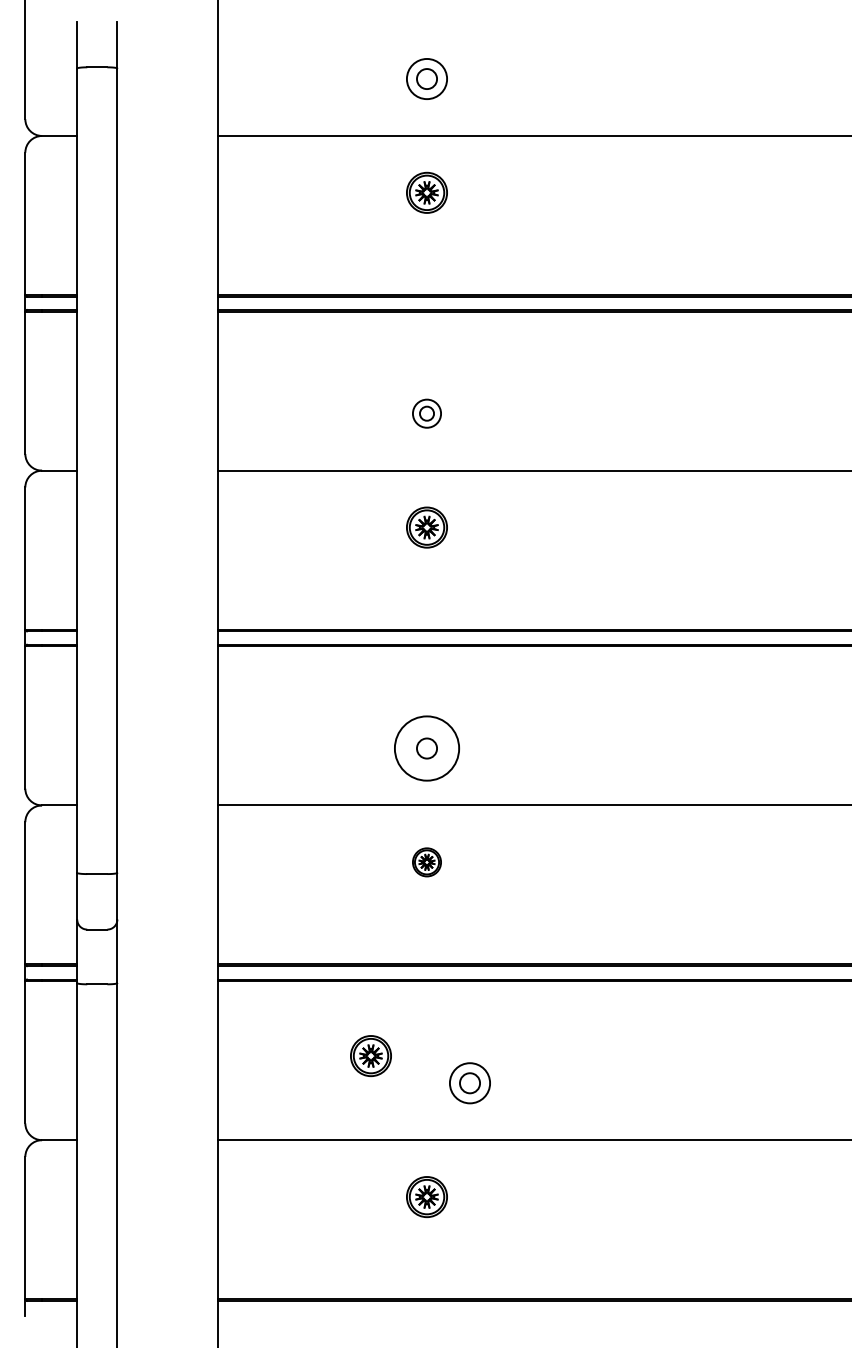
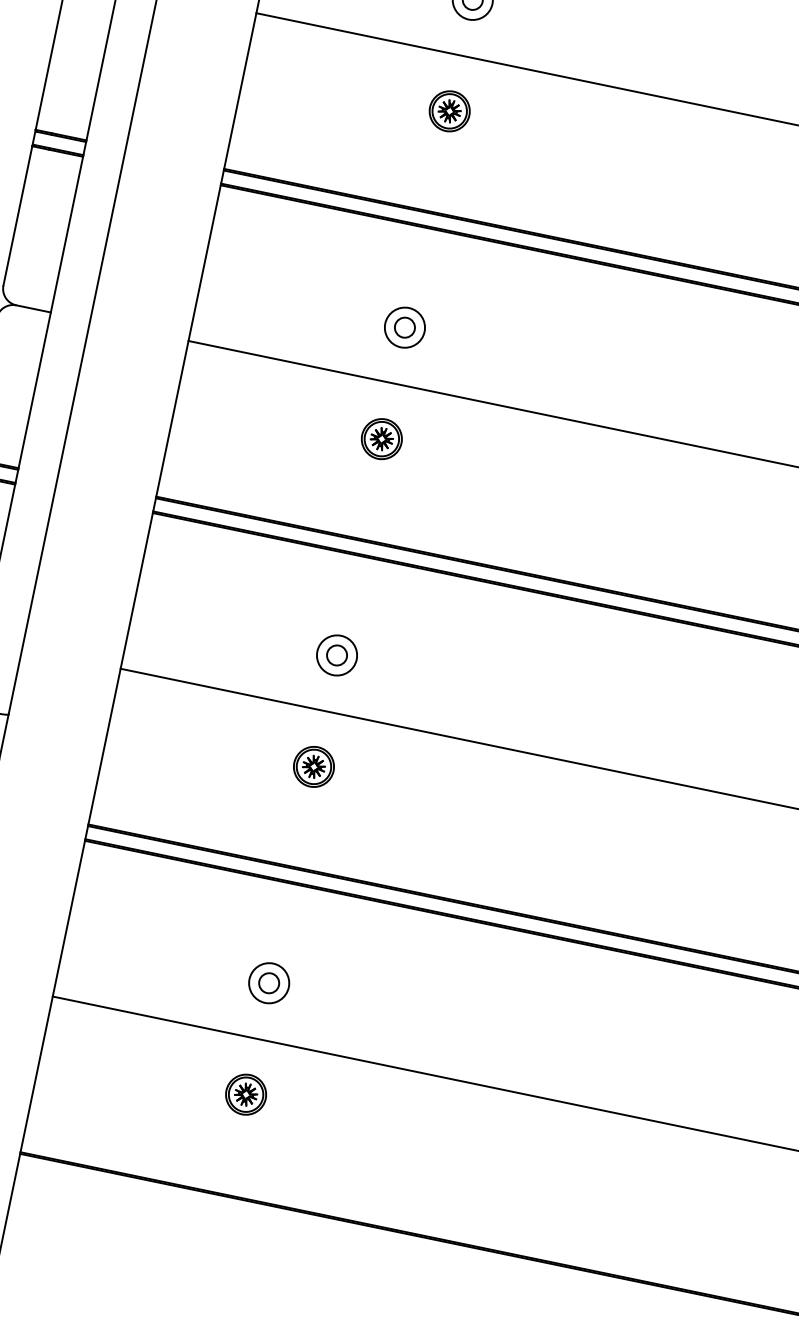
part: (426, 413) -> (404, 327), size x1.43
circle: (426, 748) -> (336, 655), size x0.62
part: (426, 862) -> (313, 766), size x1.43
part: (370, 1056) -> (219, 945), removed
part: (469, 1083) -> (268, 983), moved

